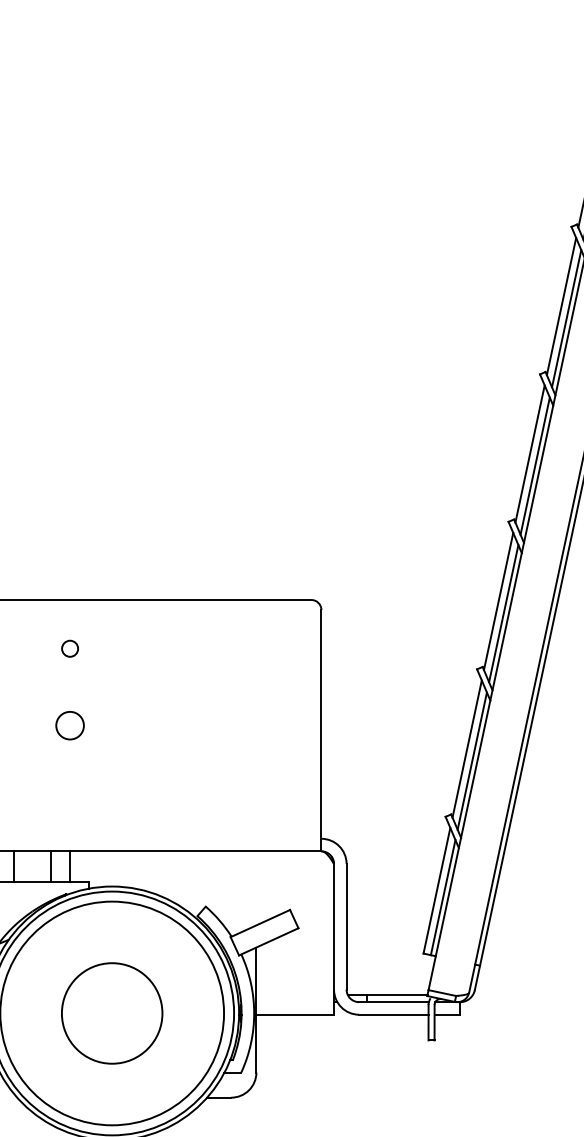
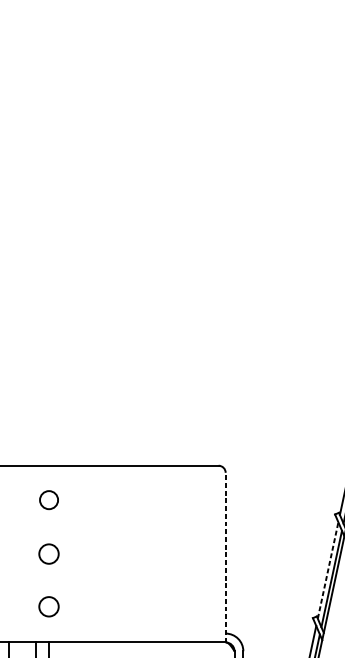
circle: (69, 648) -> (48, 499), size x1.6
line: (321, 730) -> (225, 557), solid -> dashed
line: (467, 748) -> (328, 570), solid -> dashed
circle: (69, 800) -> (48, 606), added

